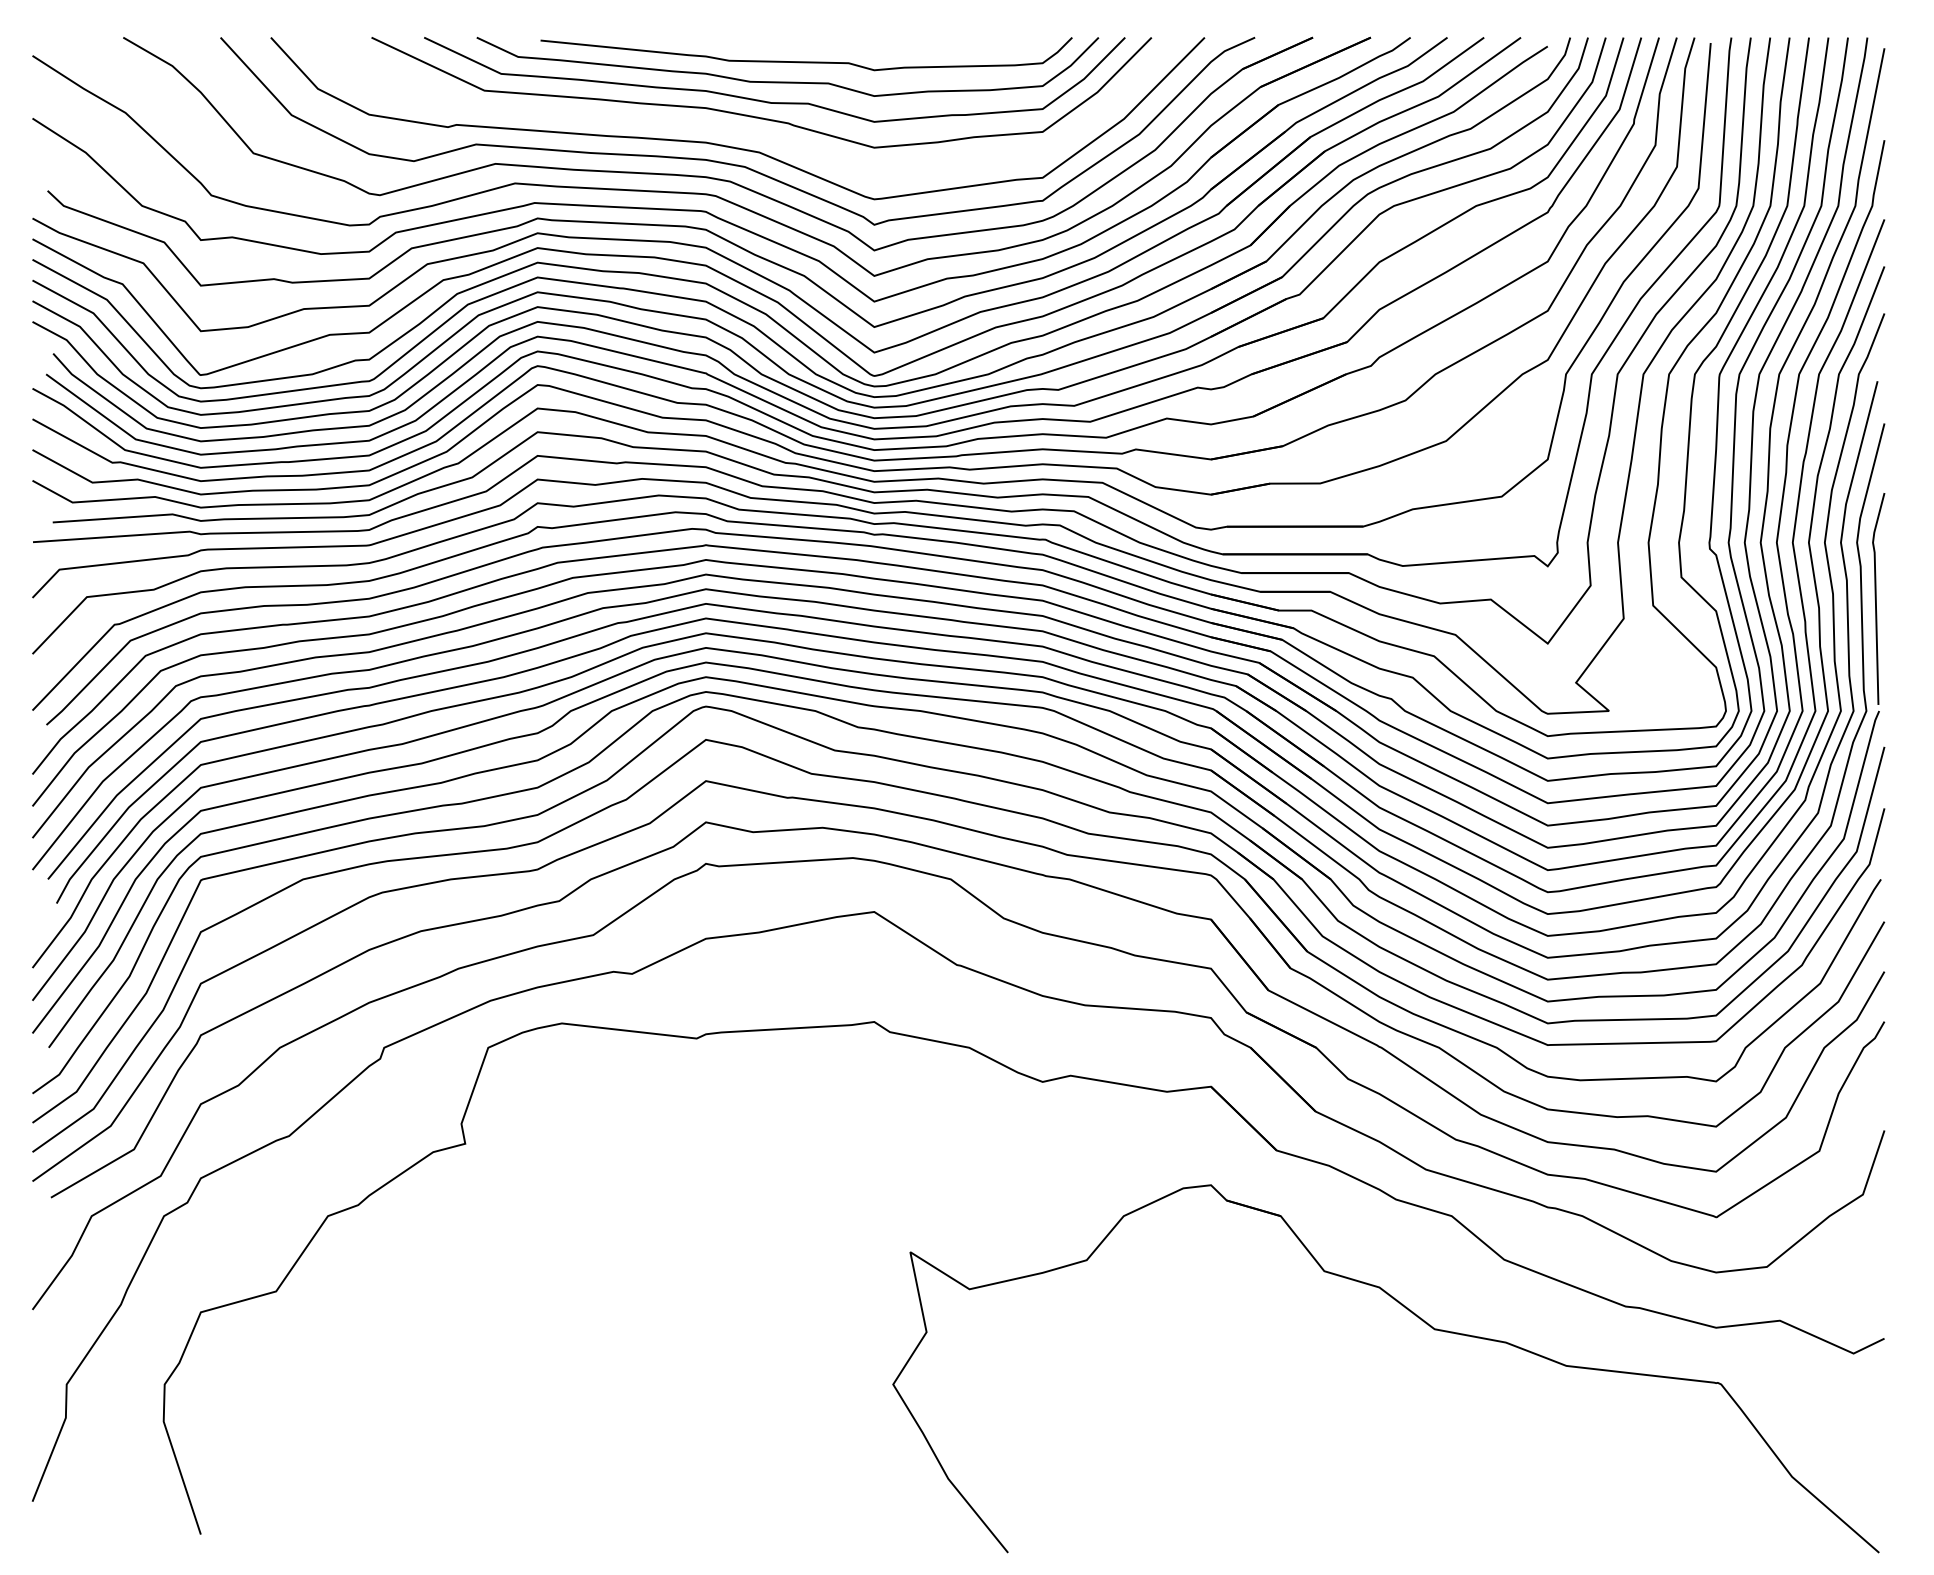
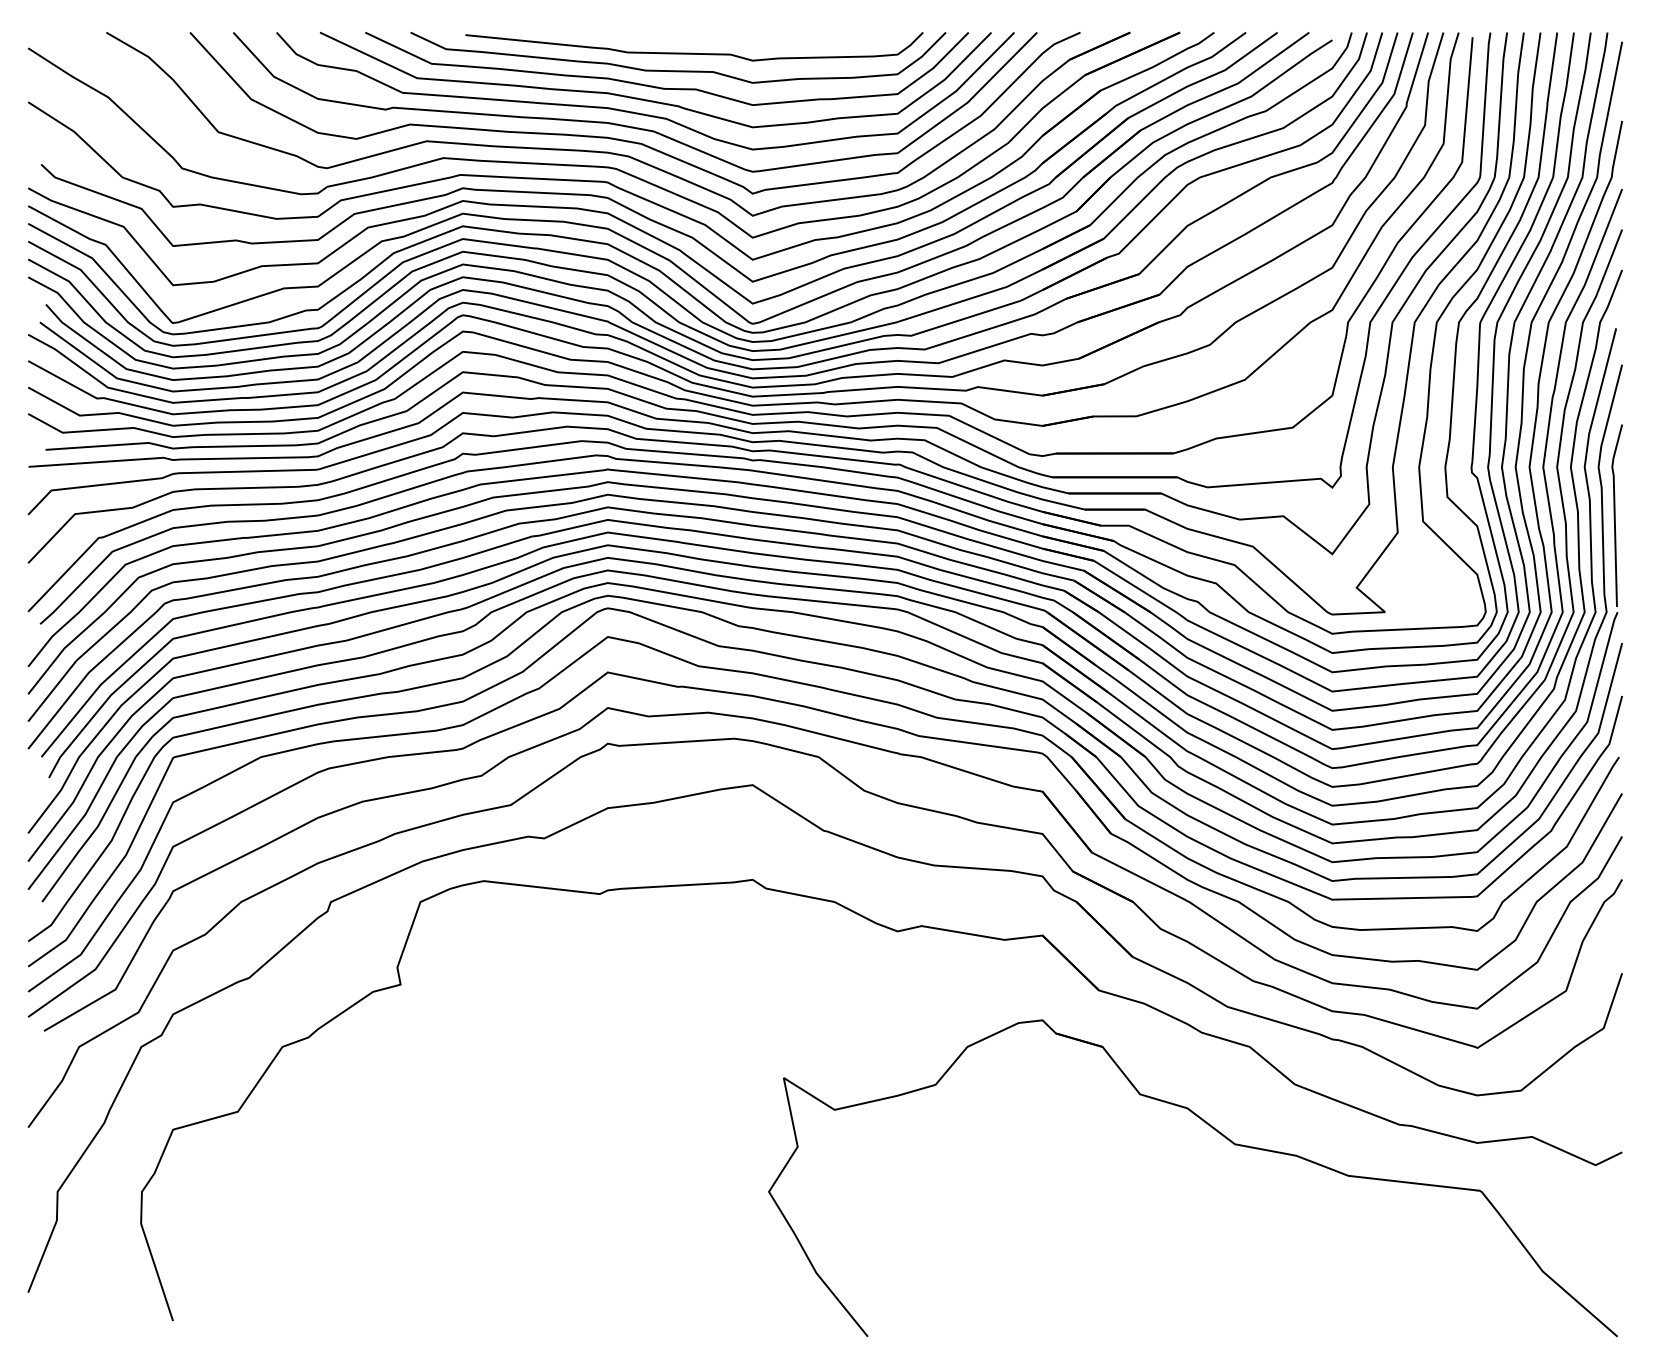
curve: (746, 131) -> (642, 113), added

